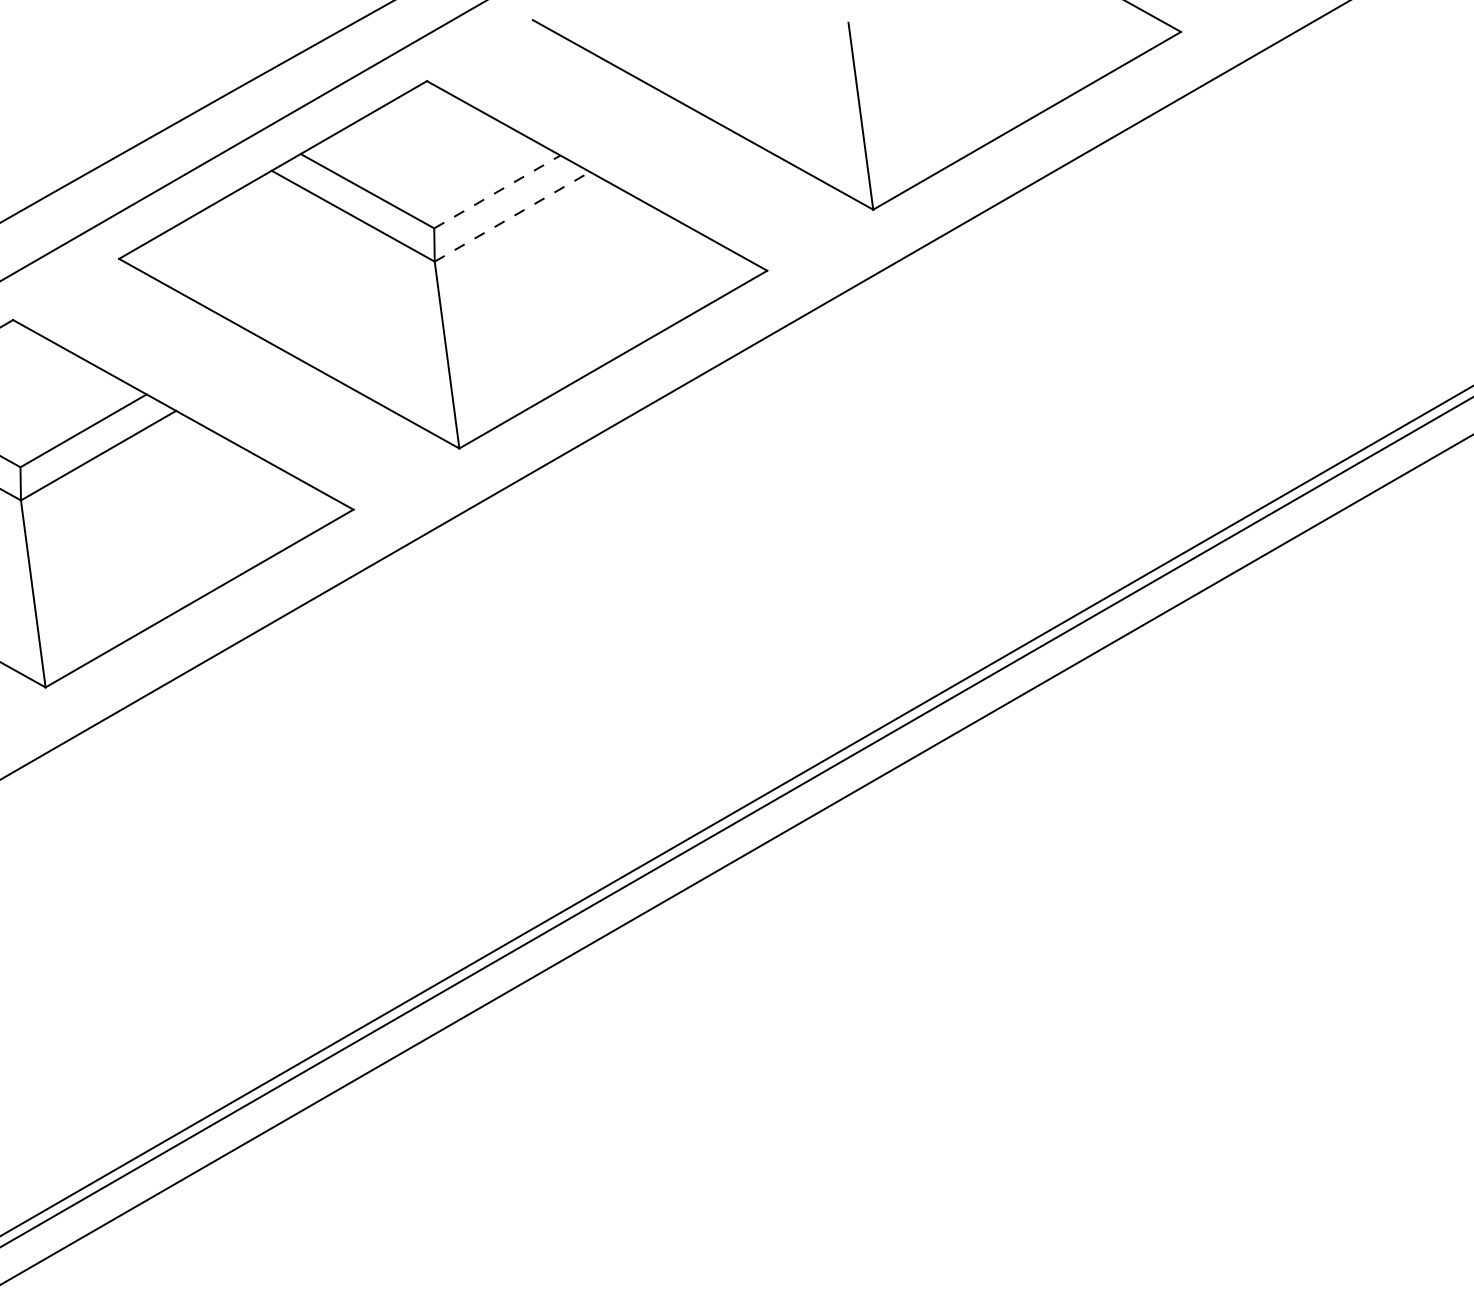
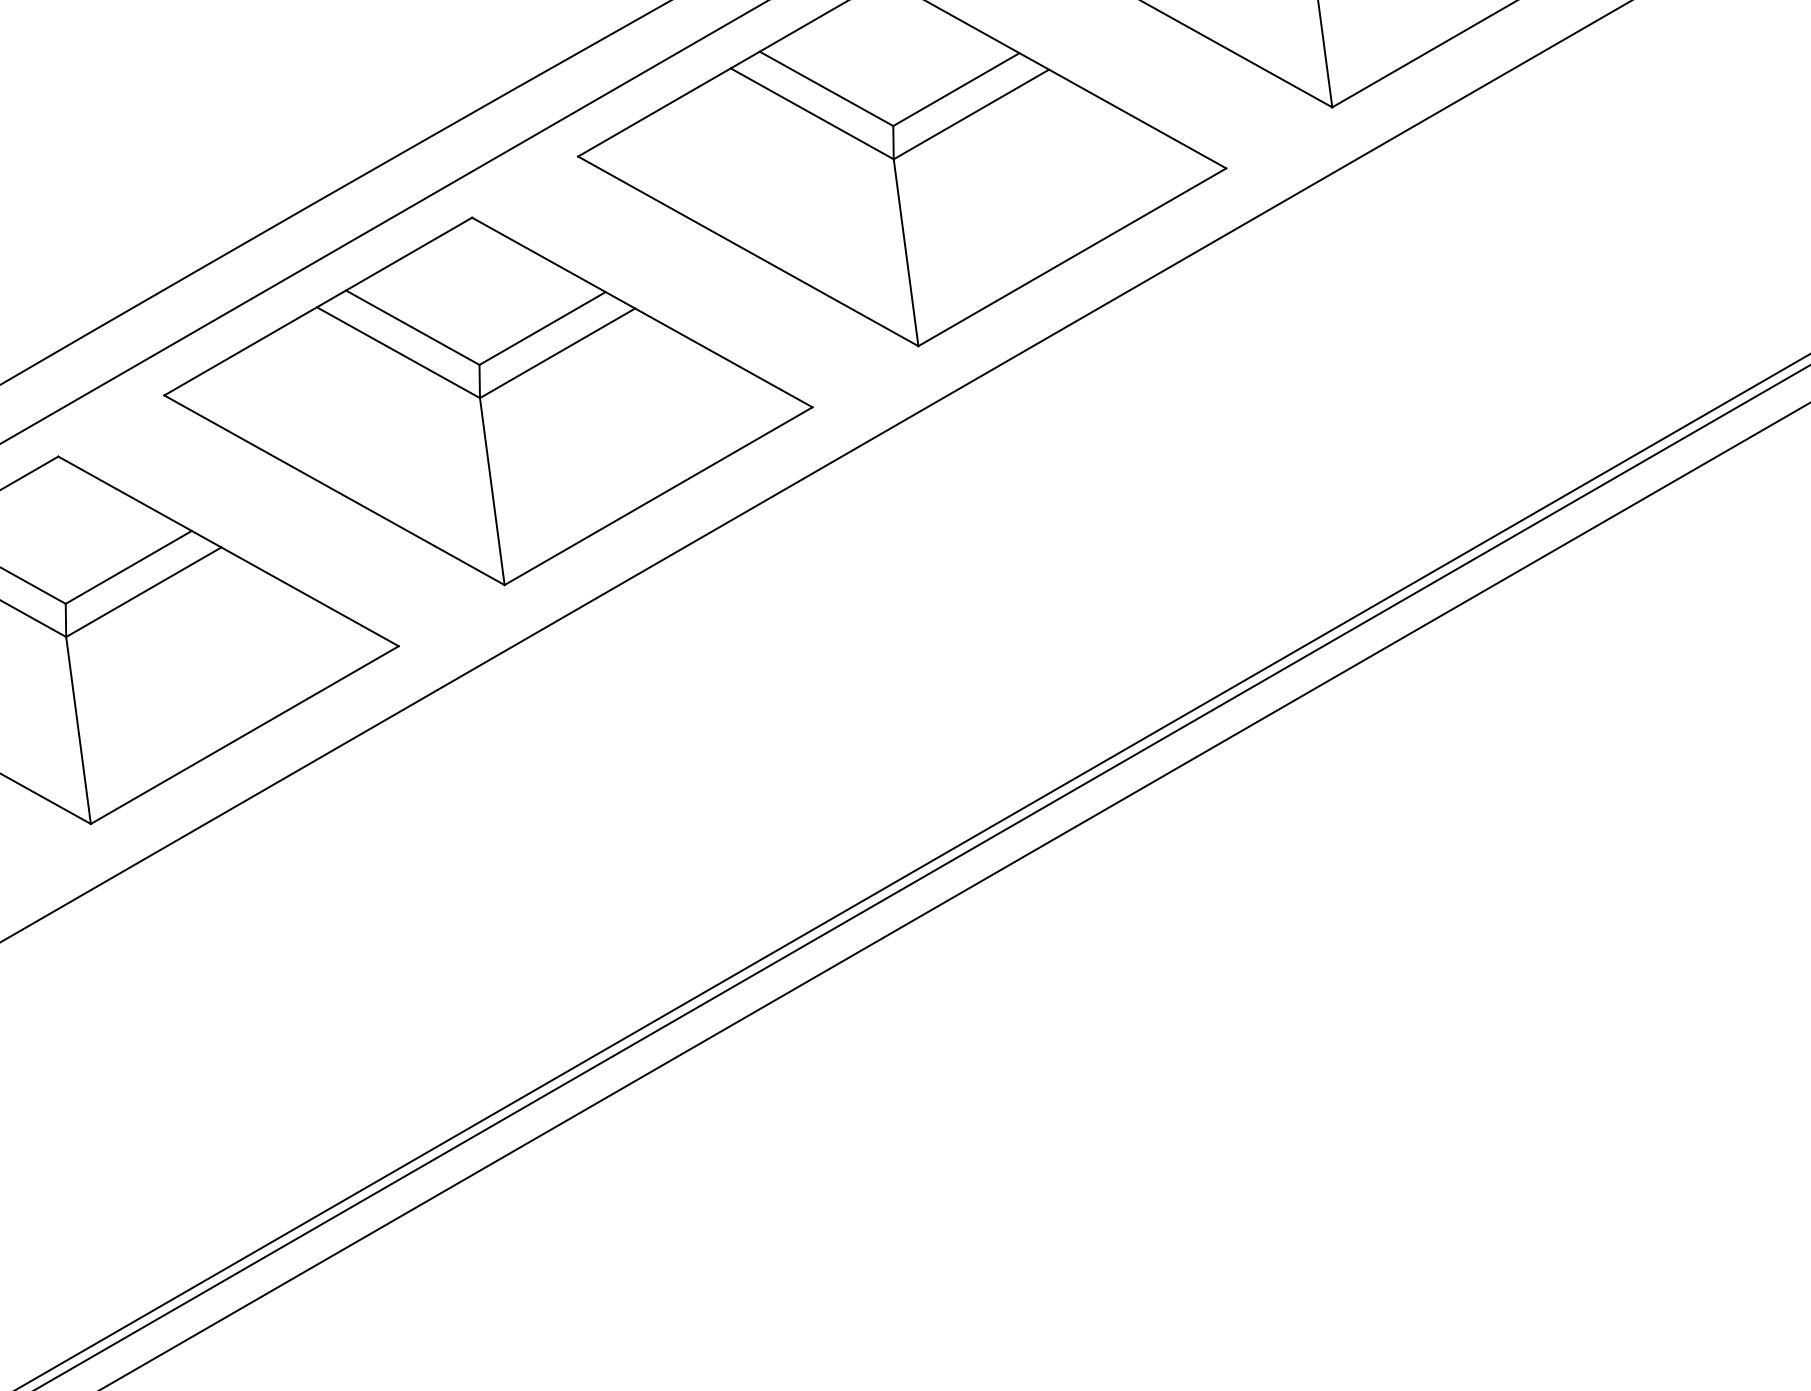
line: (497, 191) -> (956, 89), dashed -> solid
line: (512, 216) -> (971, 114), dashed -> solid

